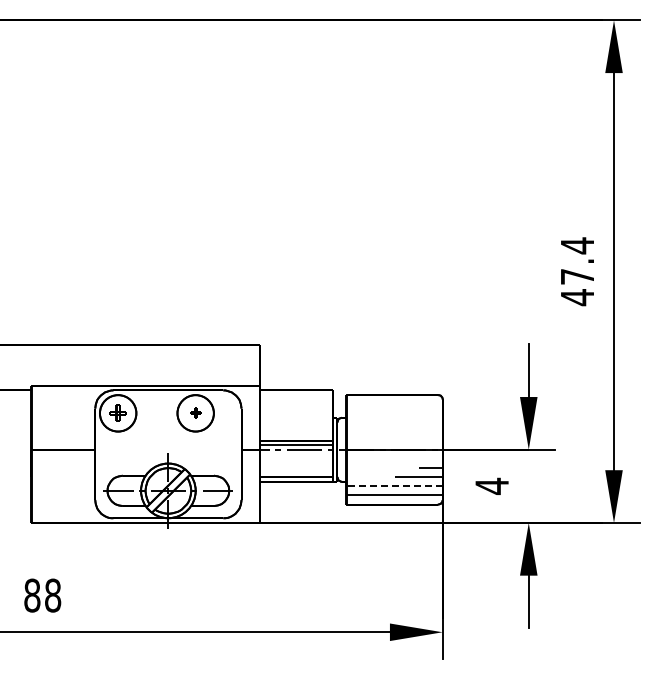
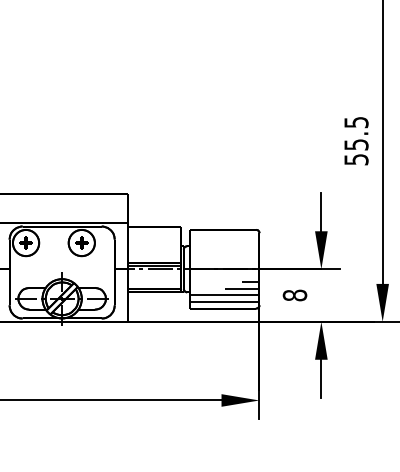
text: (577, 271) -> (356, 141), 47.4 -> 55.5
part: (195, 412) -> (81, 242), size x1.67
text: (492, 485) -> (295, 294), 4 -> 8
line: (394, 486) -> (224, 295), dashed -> solid

